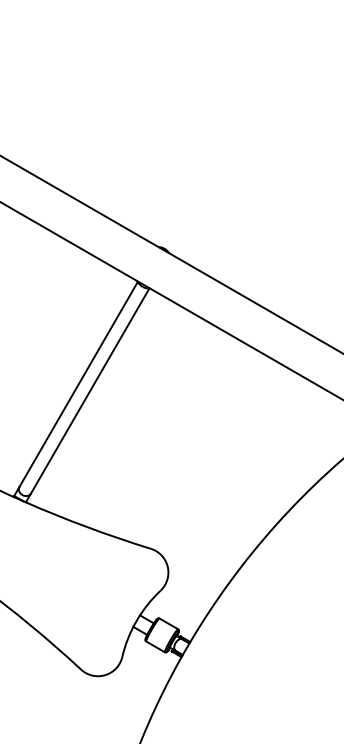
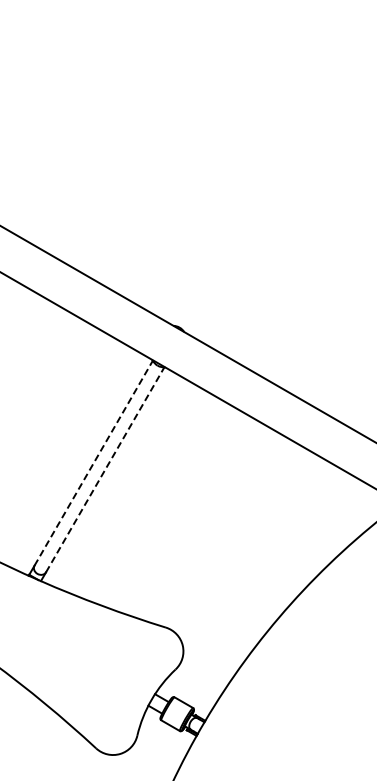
line: (78, 383) -> (93, 462), solid -> dashed
line: (90, 390) -> (105, 469), solid -> dashed

